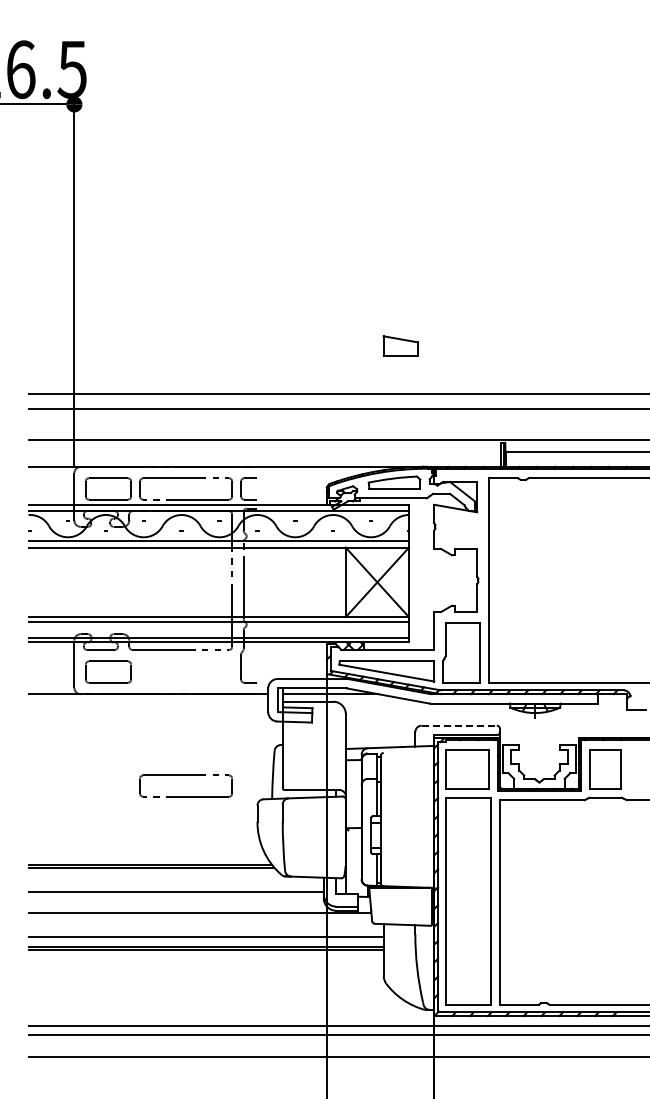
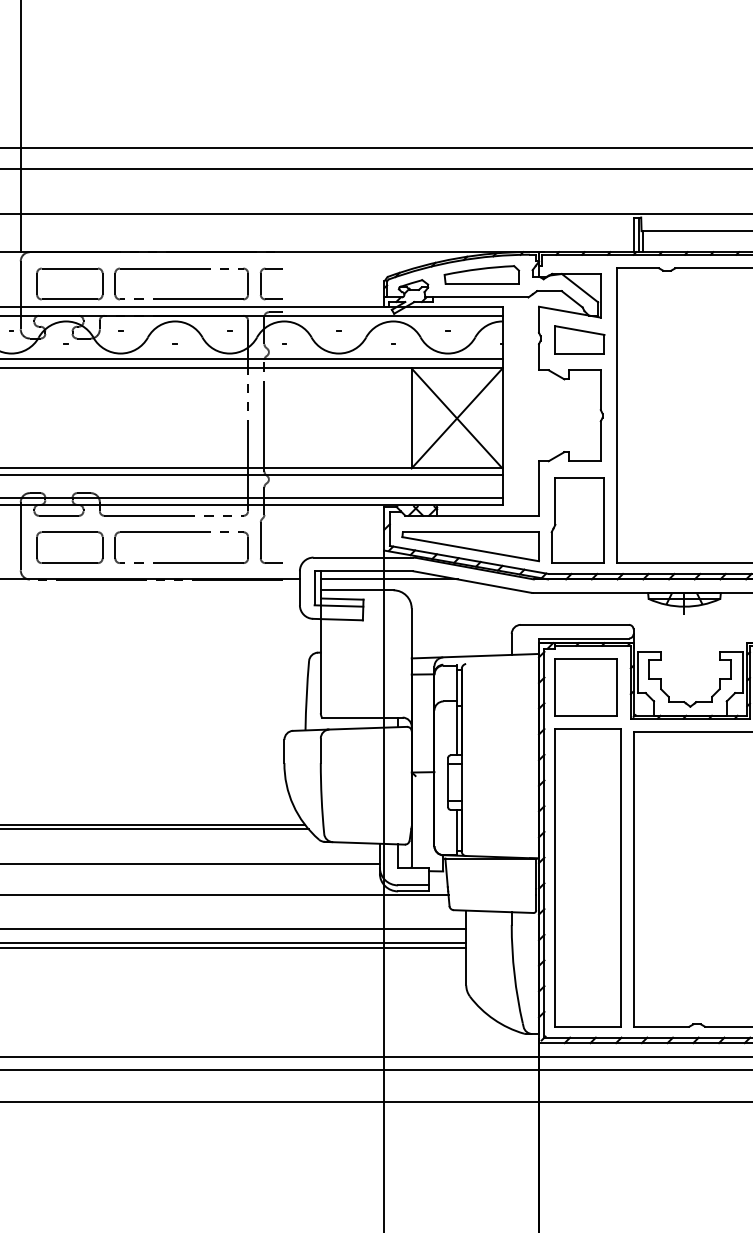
part: (400, 345) -> (579, 339), moved
line: (459, 725) -> (575, 624), dashed -> solid
part: (185, 775) -> (180, 532), moved

